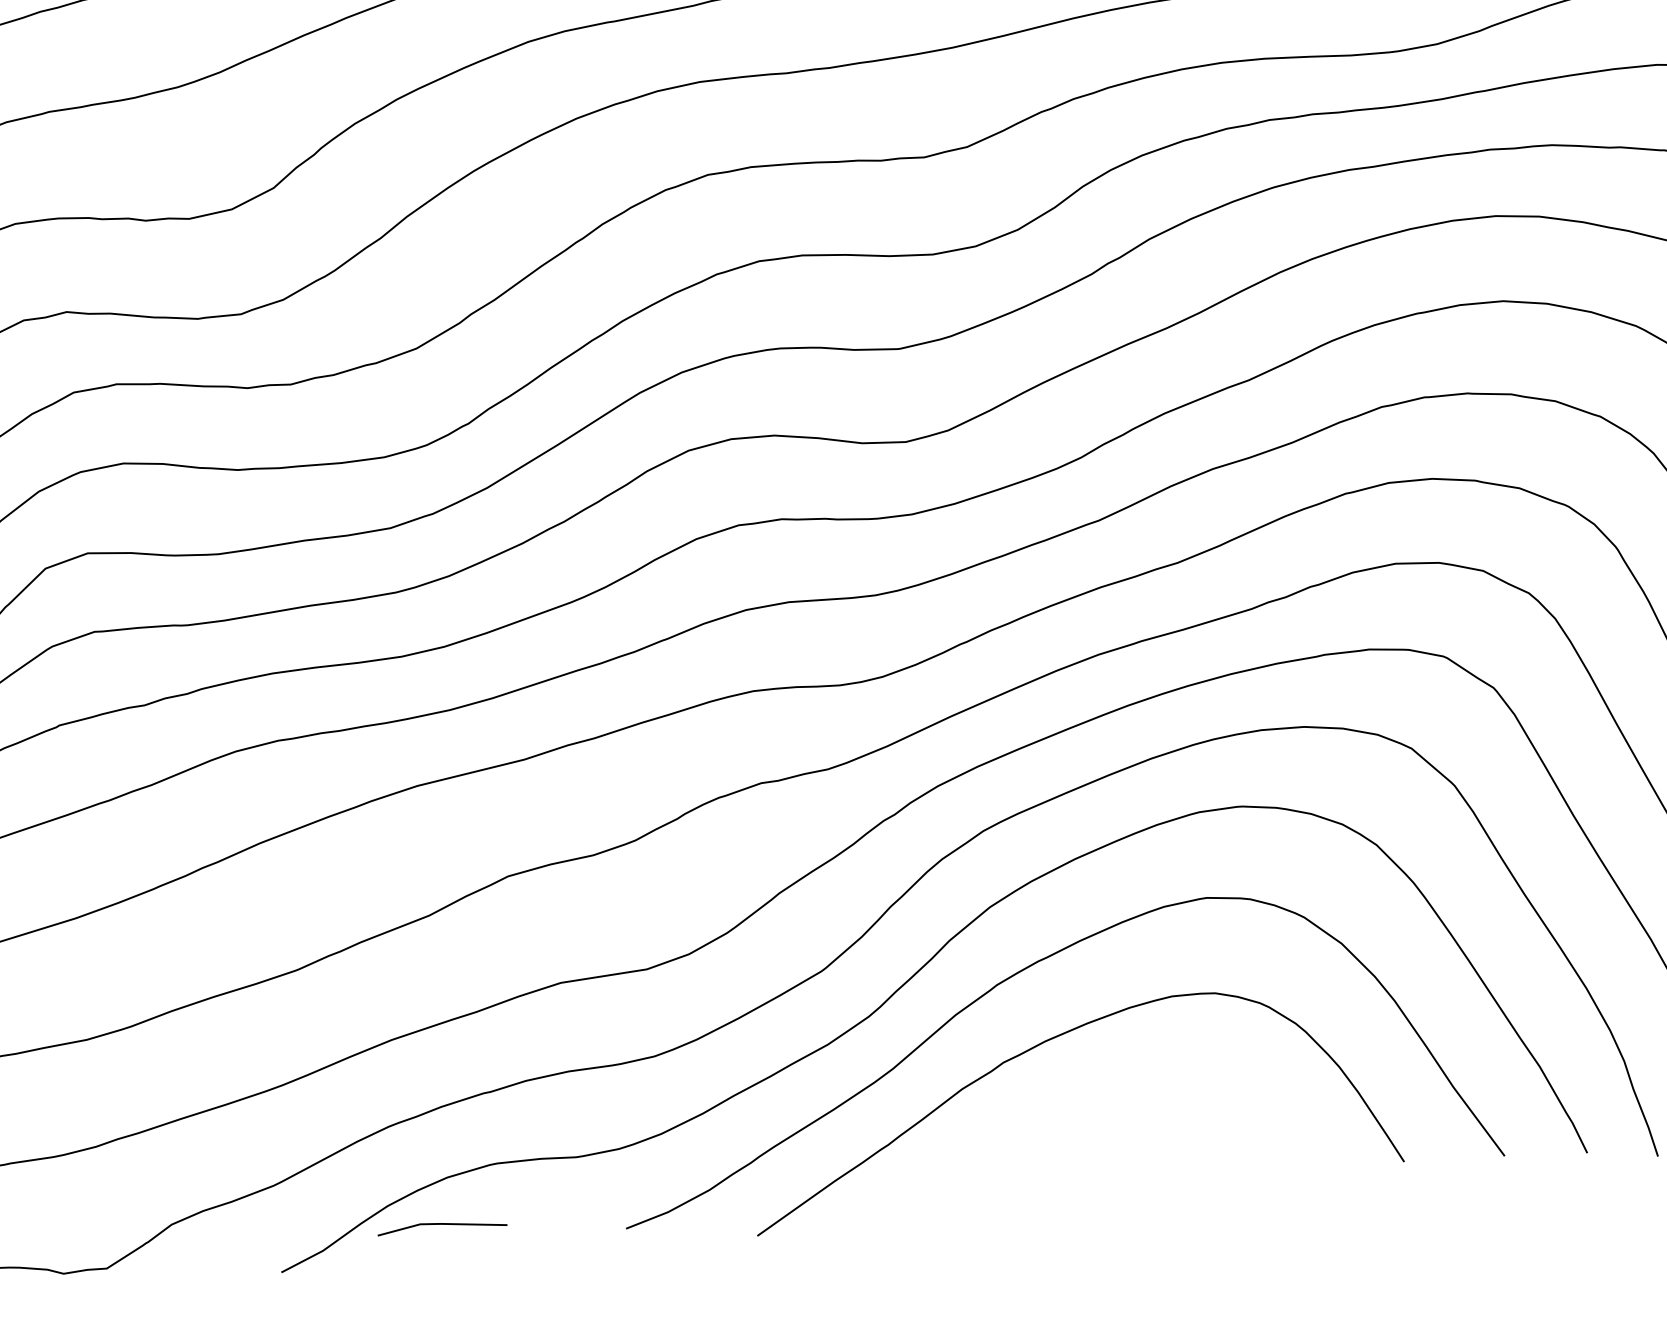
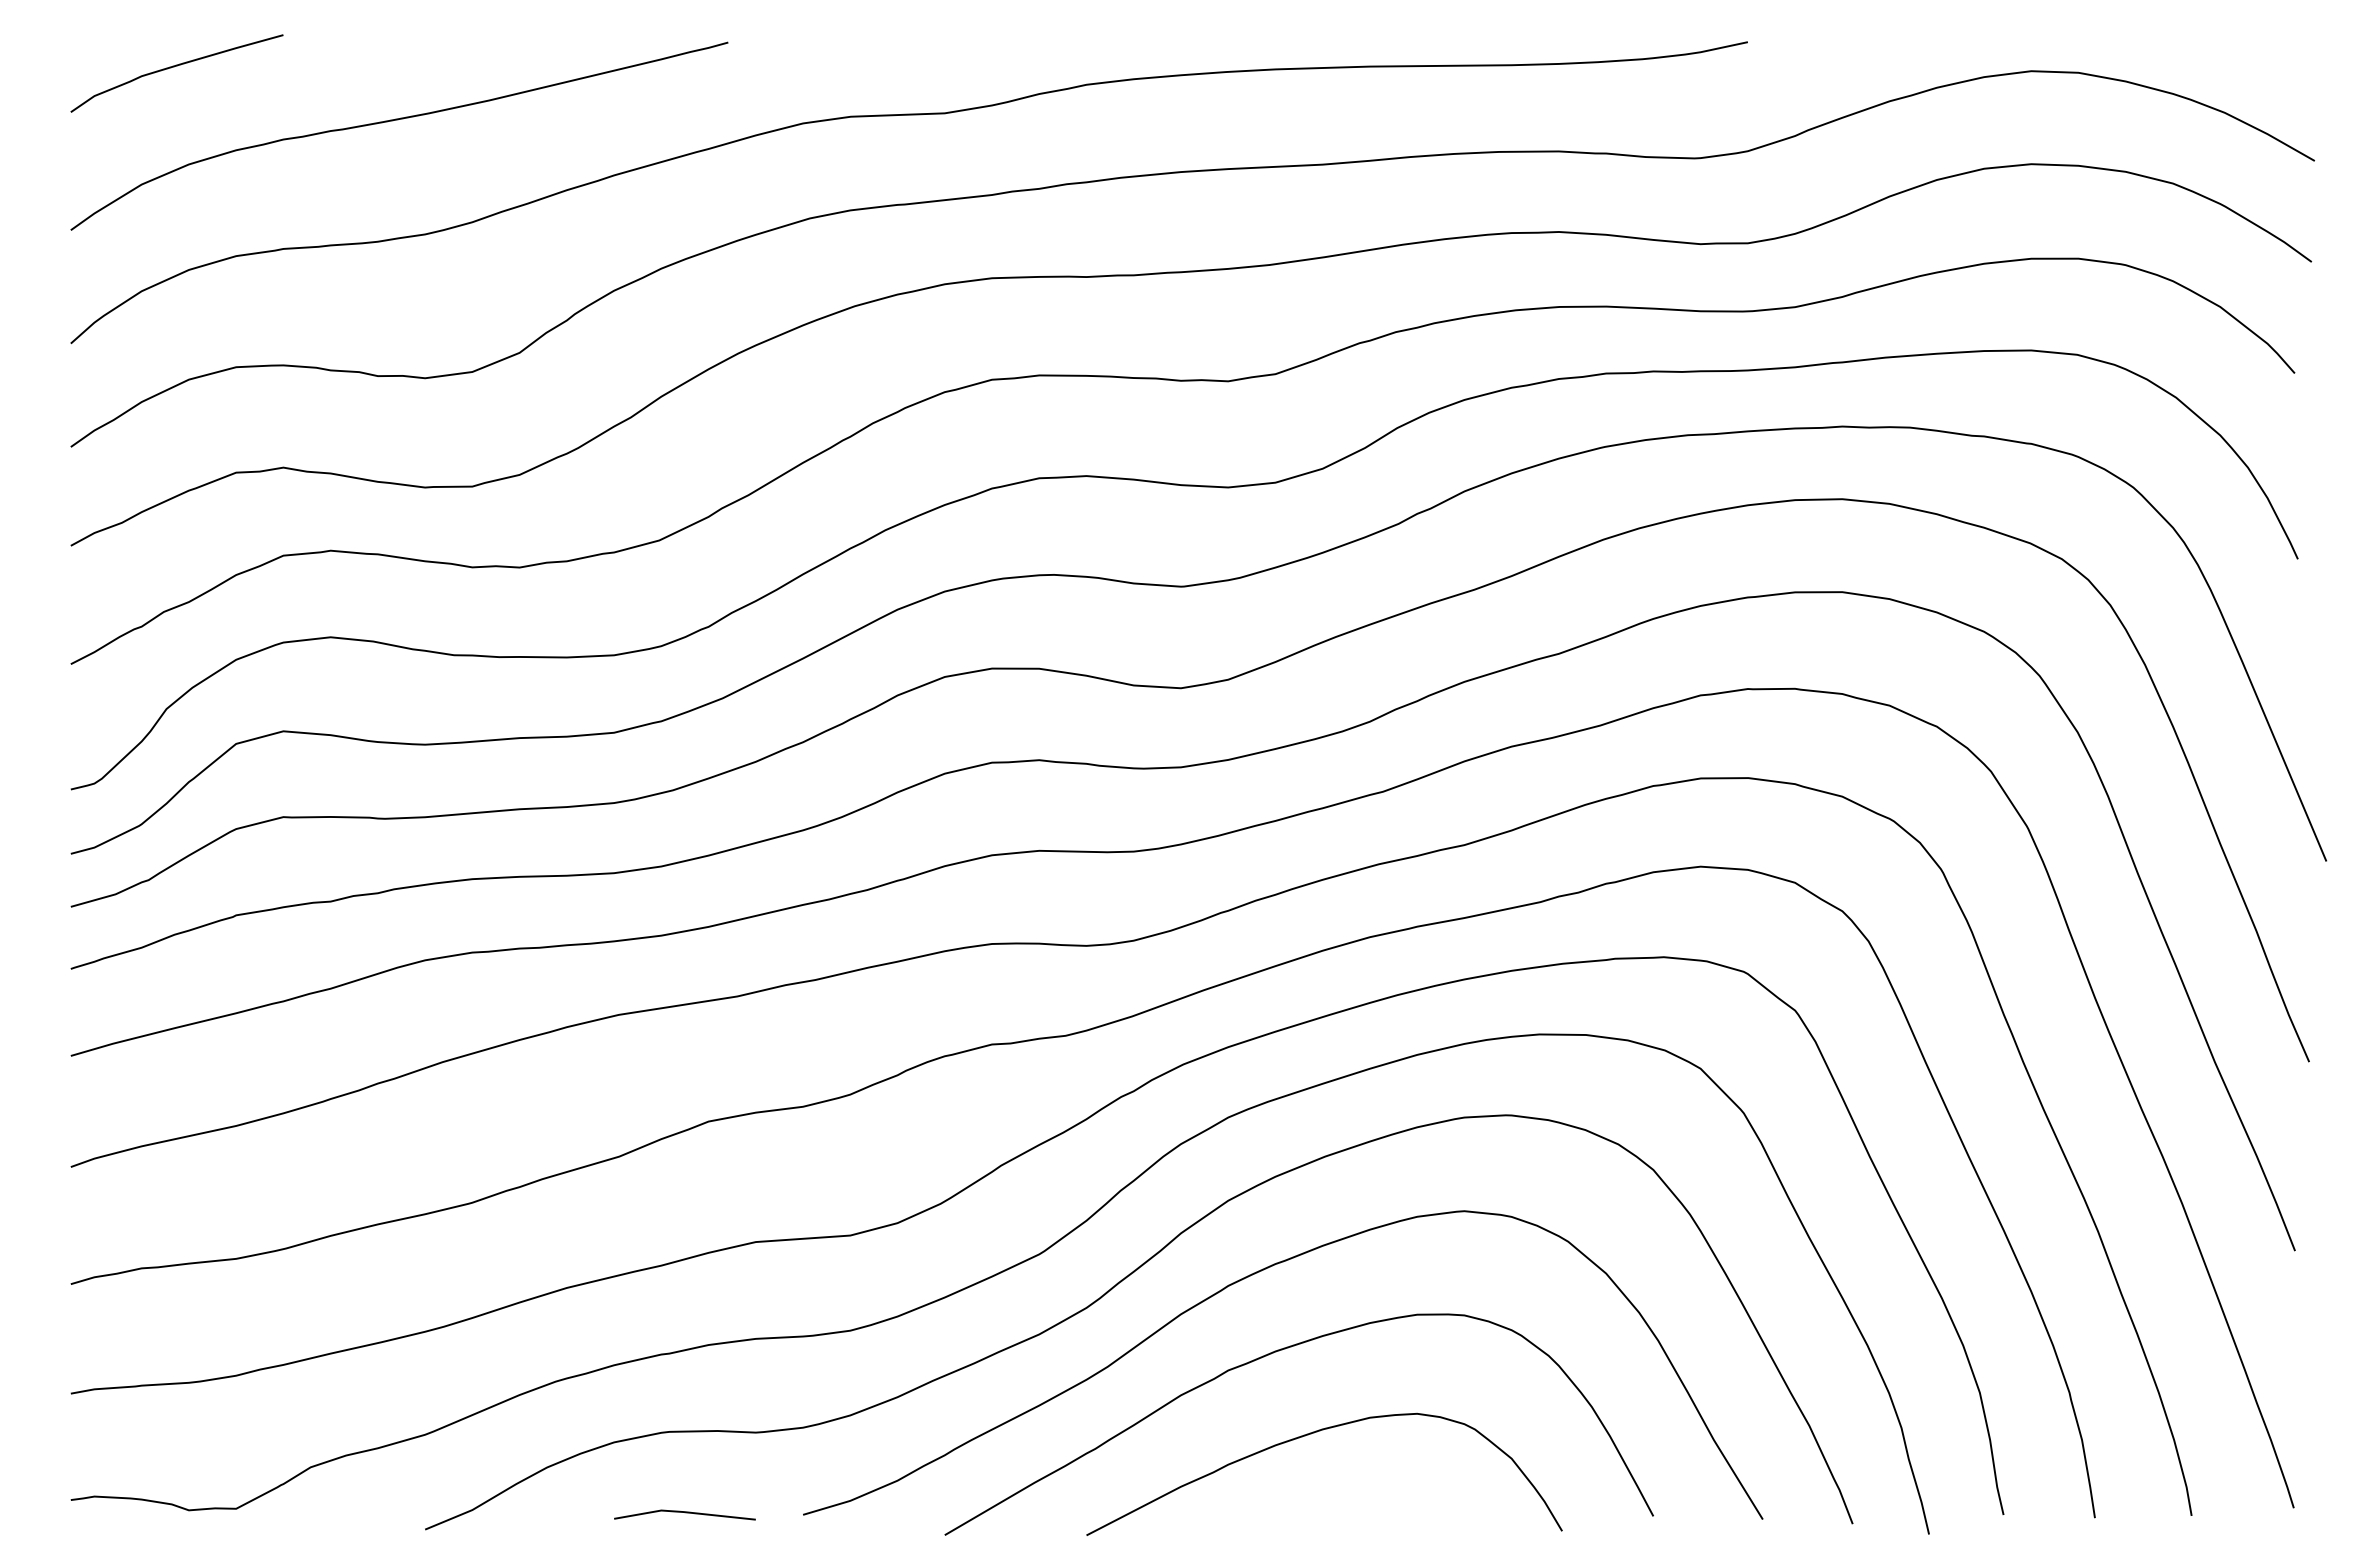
curve: (1084, 1114) -> (1311, 1434), added
line: (442, 1225) -> (685, 1513), moved

